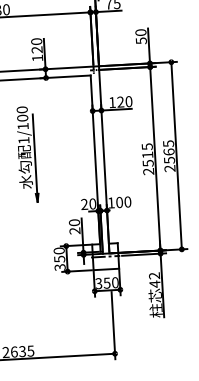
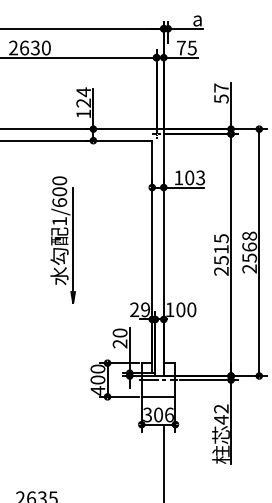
text: (140, 32) -> (221, 87), 50 -> 57
text: (36, 41) -> (83, 92), 120 -> 124
text: (125, 101) -> (195, 177), 120 -> 103
text: (23, 126) -> (59, 202), 1/100 -> 1/600
text: (168, 143) -> (249, 235), 2565 -> 2568
text: (92, 203) -> (145, 309), 20 -> 29
text: (59, 263) -> (97, 385), 350 -> 400
text: (110, 282) -> (163, 414), 350 -> 306

